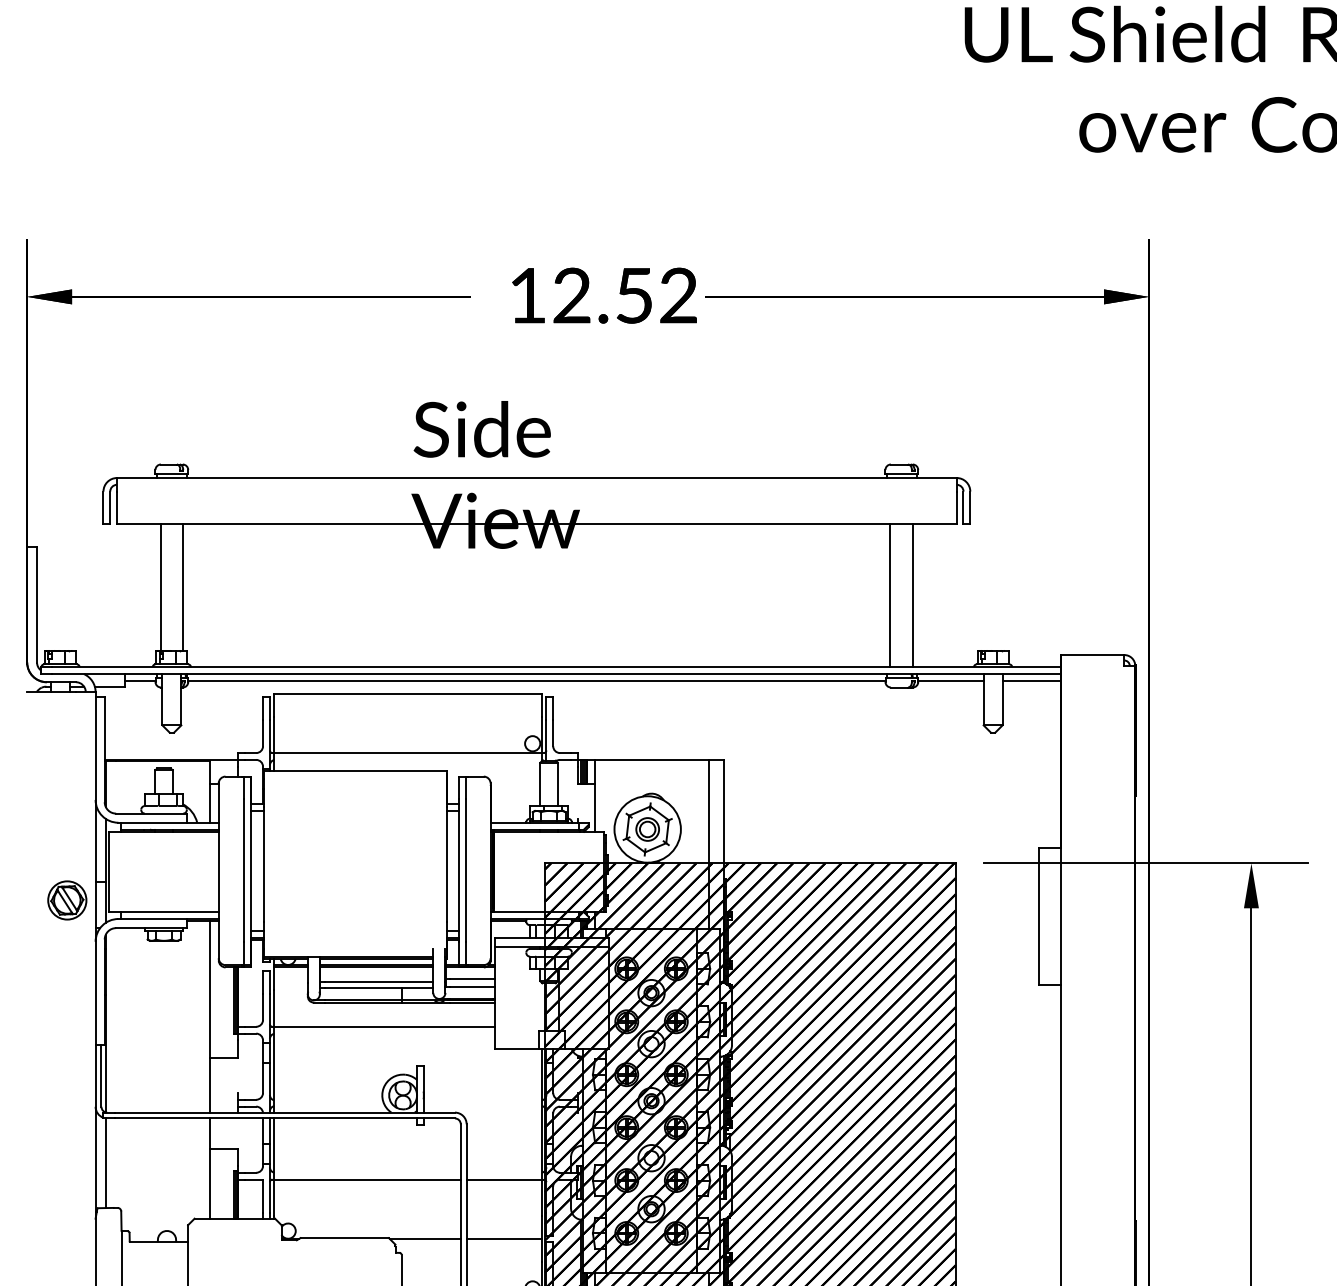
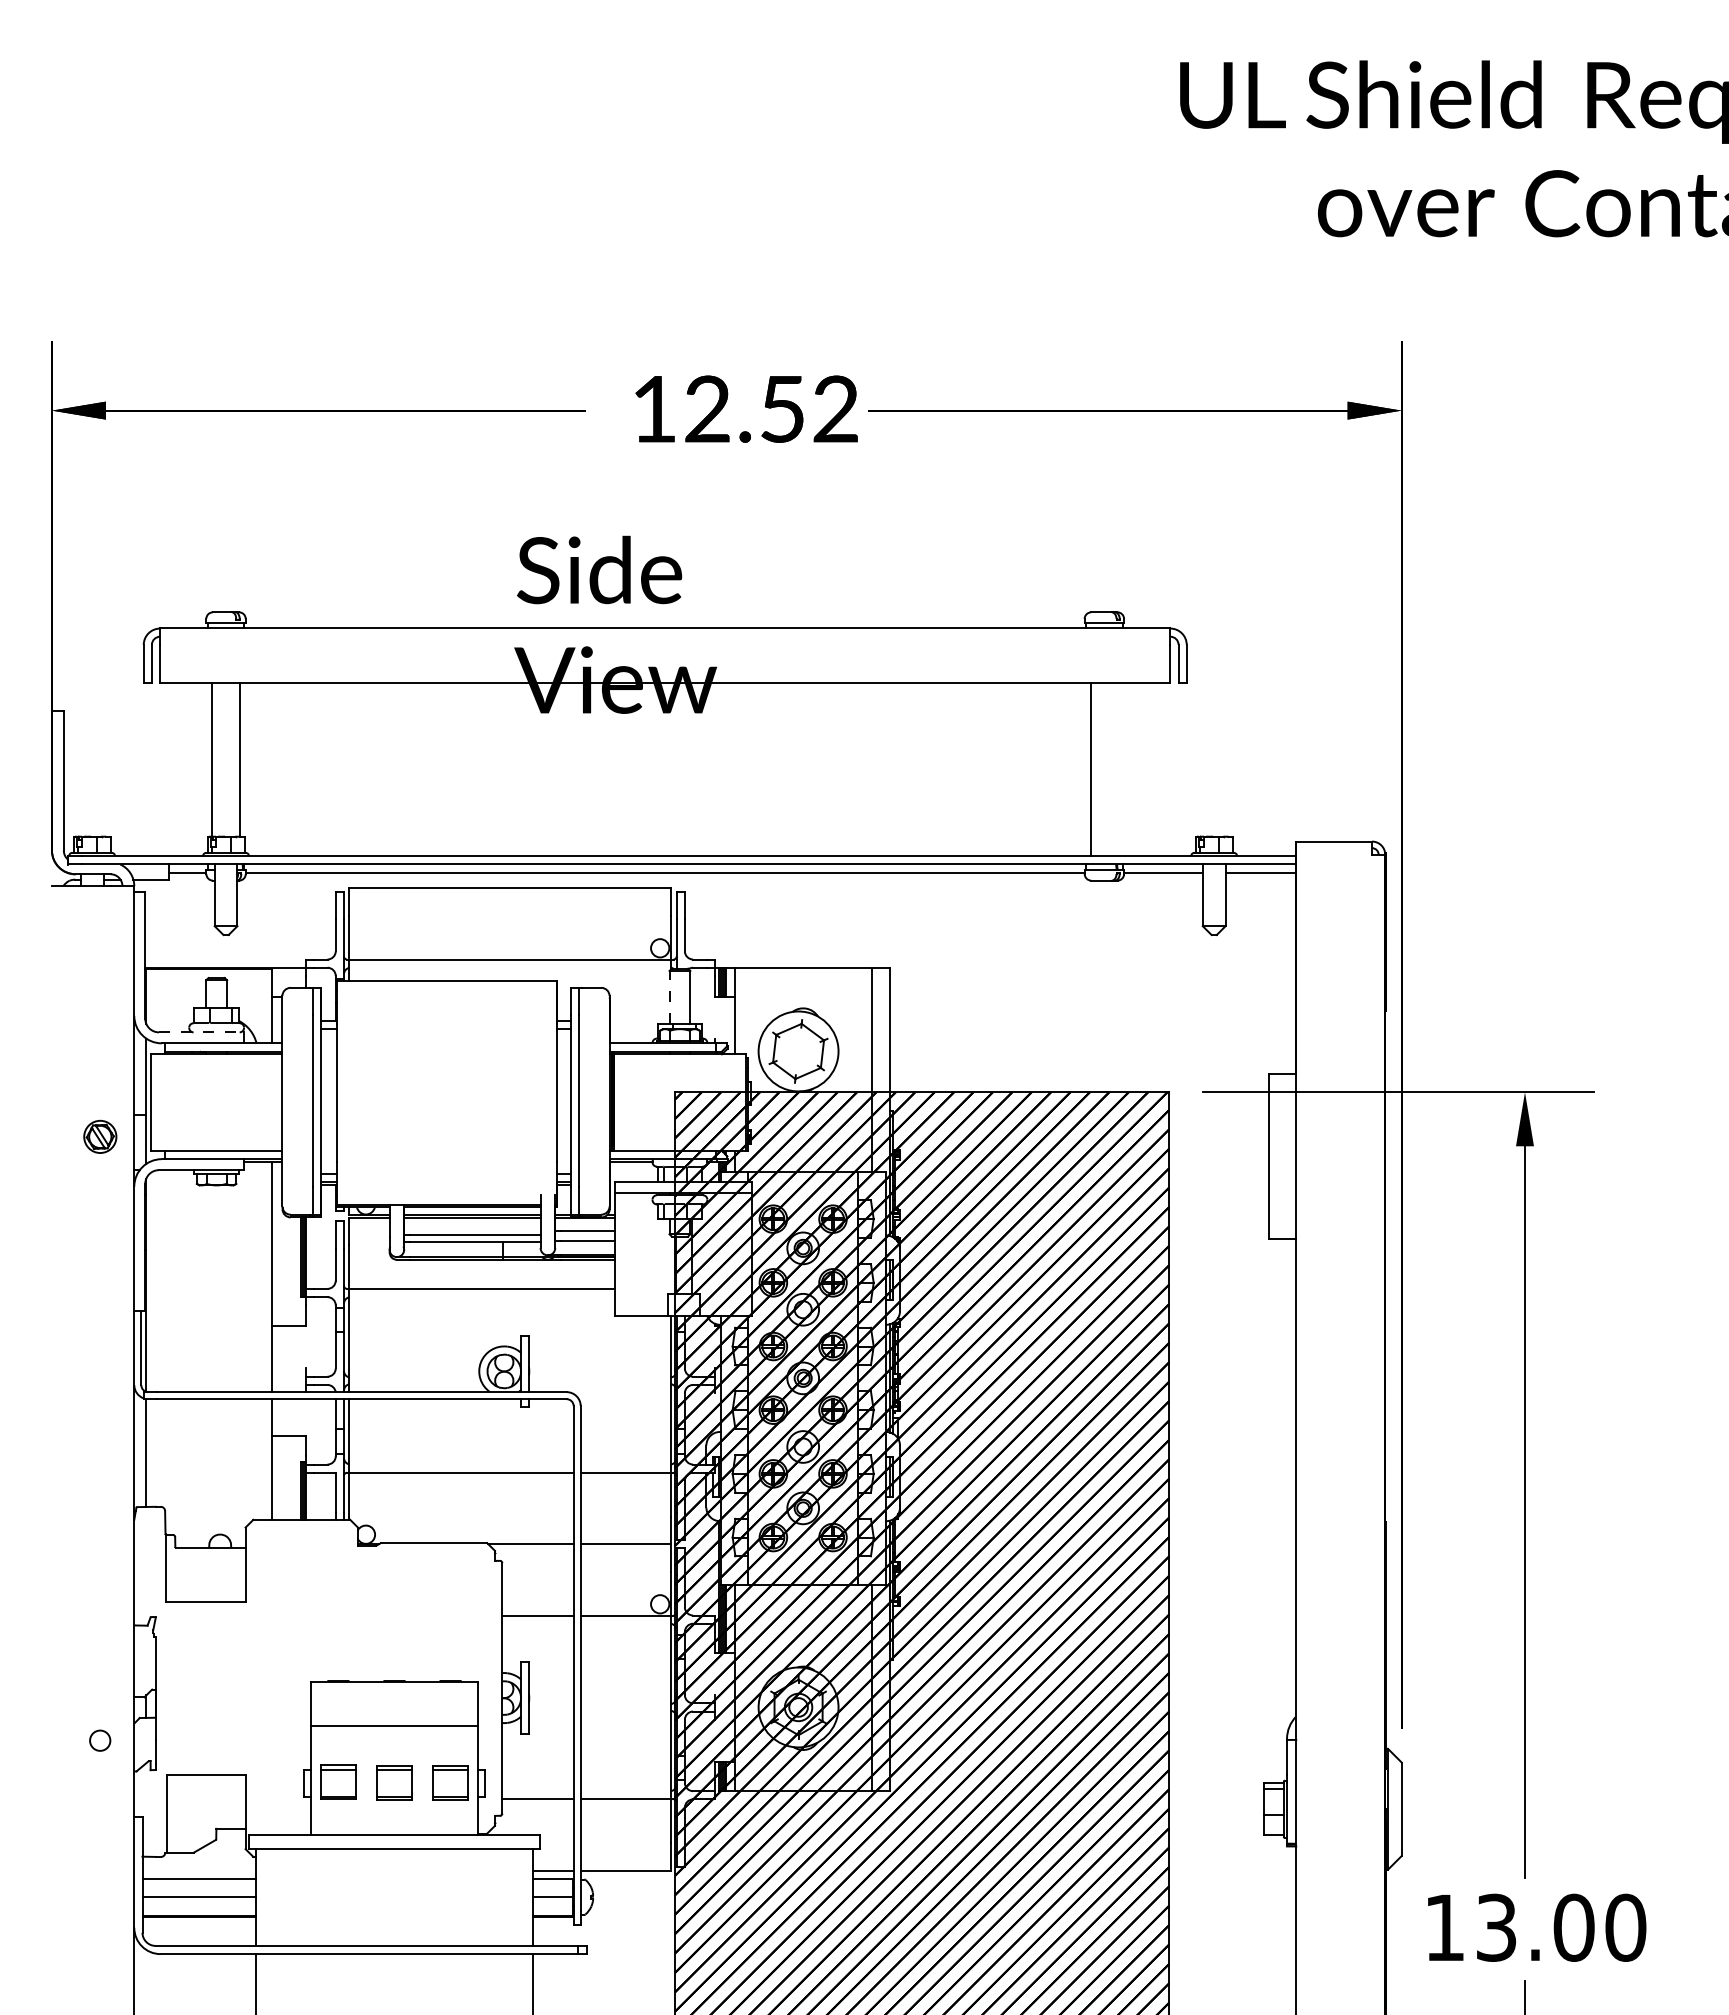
line: (913, 595) -> (1118, 769), removed
line: (540, 783) -> (669, 996), solid -> dashed
line: (151, 813) -> (201, 1032), solid -> dashed
part: (647, 829) -> (798, 1051), removed
part: (67, 900) -> (100, 1136), size x0.7

